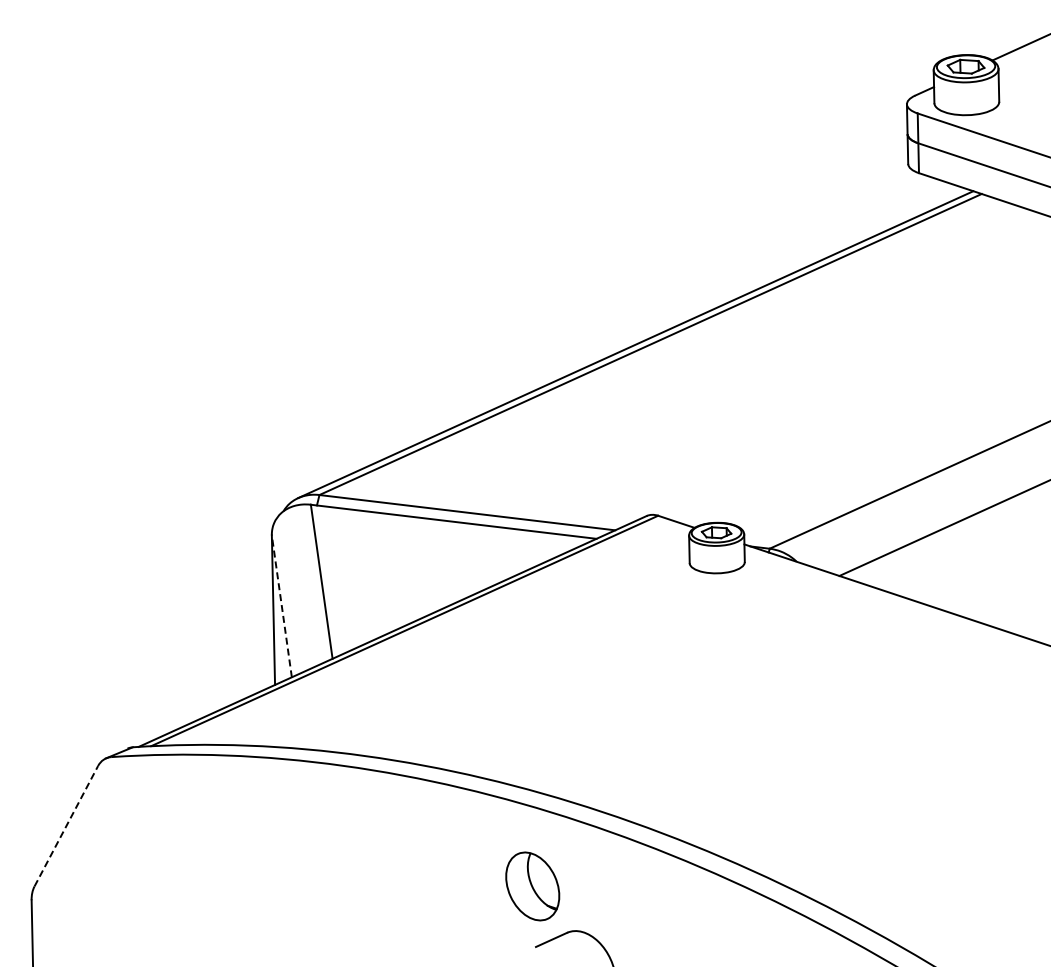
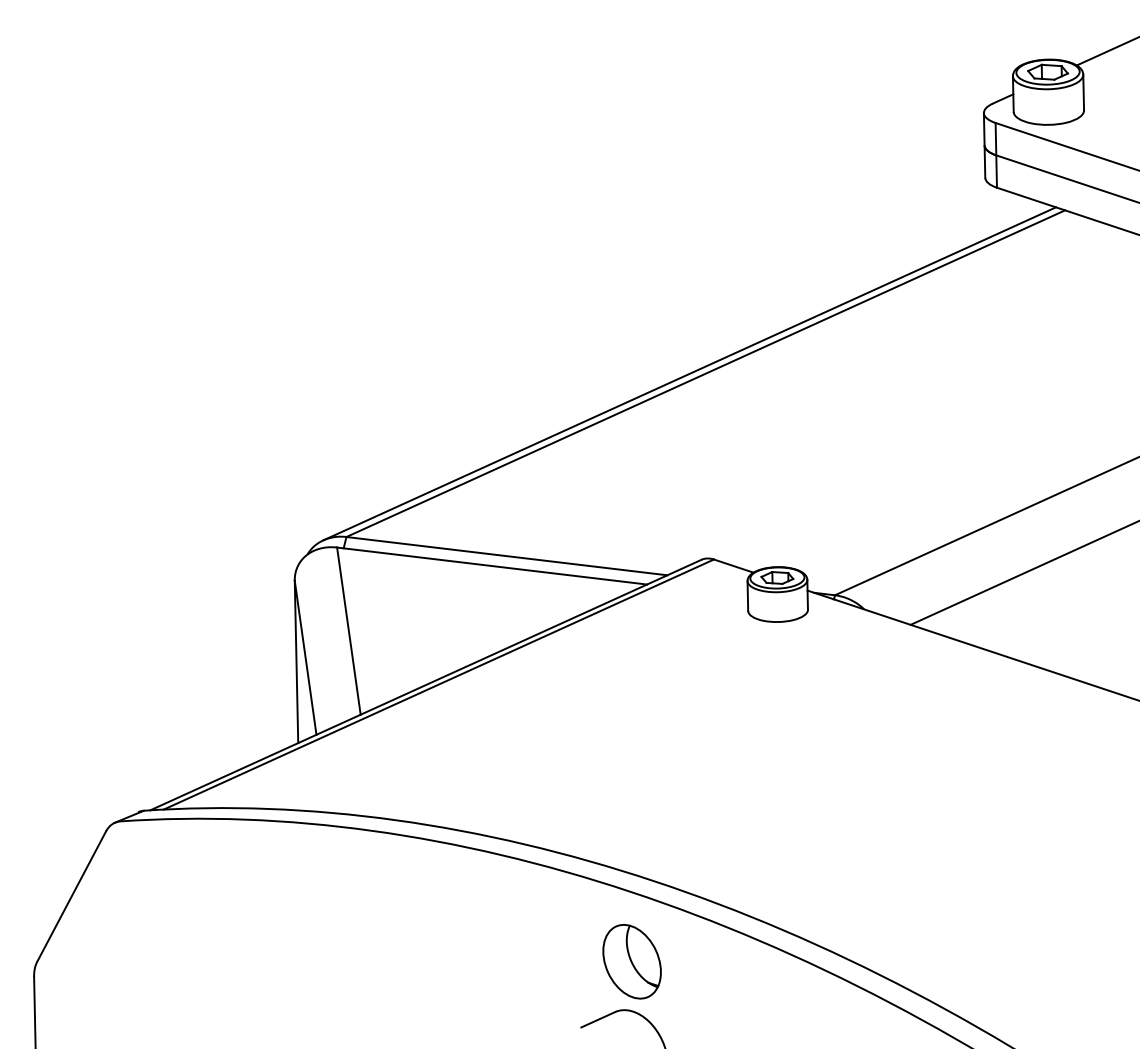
line: (281, 606) -> (305, 657), dashed -> solid
line: (66, 825) -> (71, 895), dashed -> solid
part: (532, 886) -> (631, 961), moved

